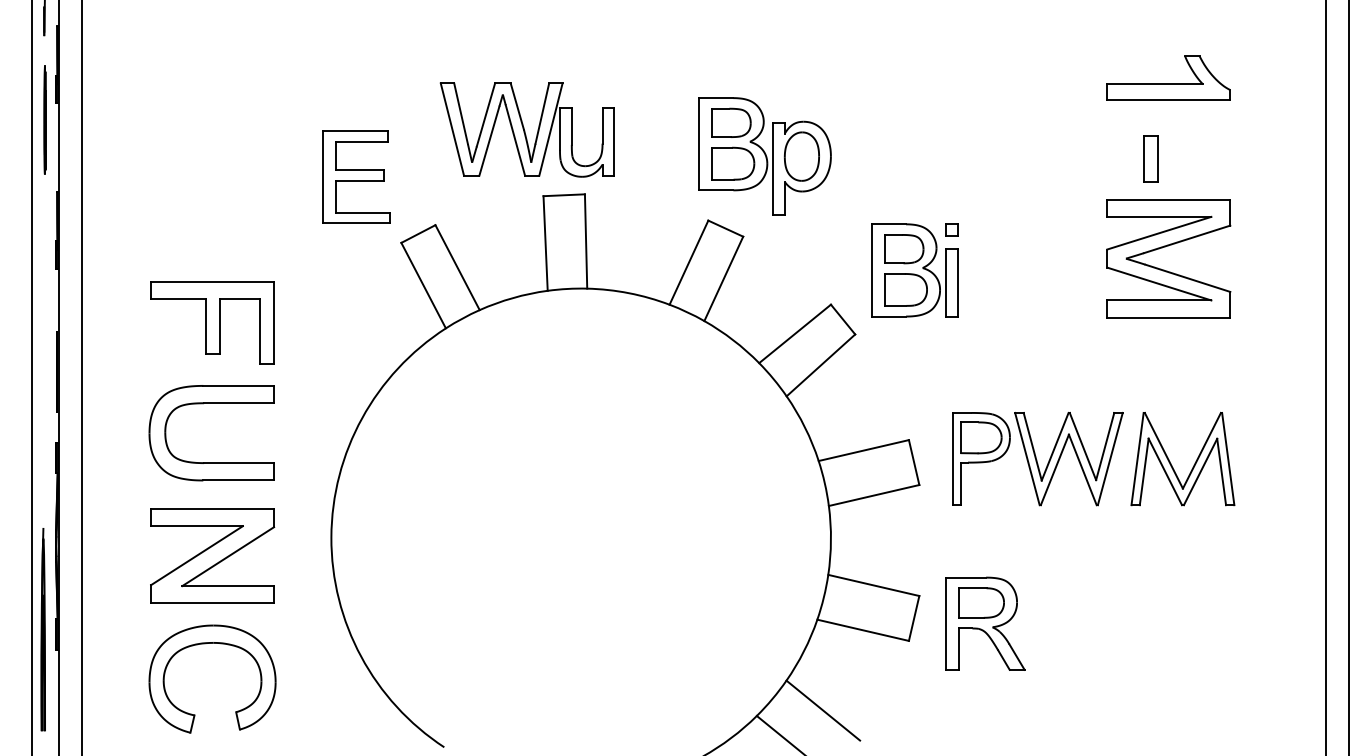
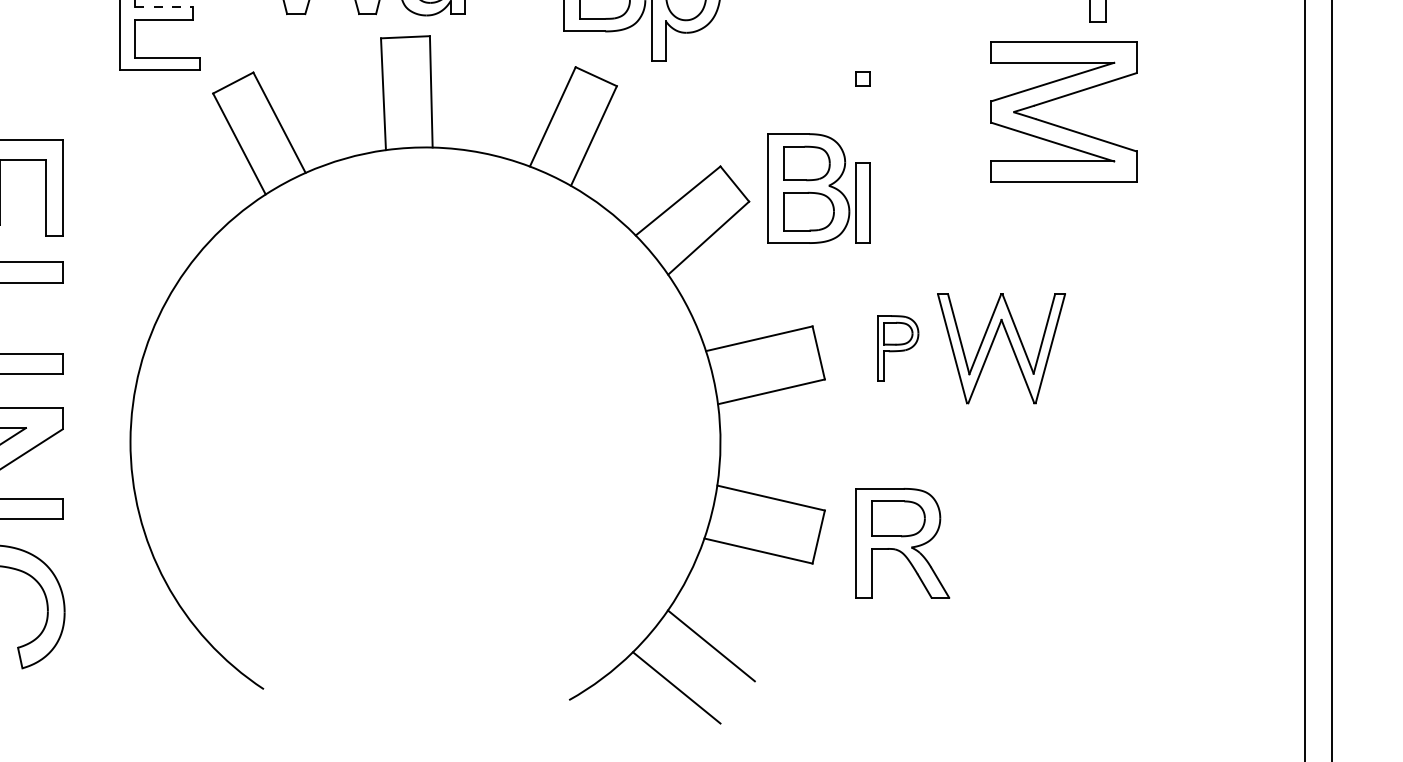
line: (360, 169) -> (164, 6), solid -> dashed
part: (1165, 247) -> (1060, 98), moved
part: (914, 270) -> (819, 188), moved
part: (981, 458) -> (898, 348), size x0.6
part: (1171, 463) -> (1122, 354), removed

